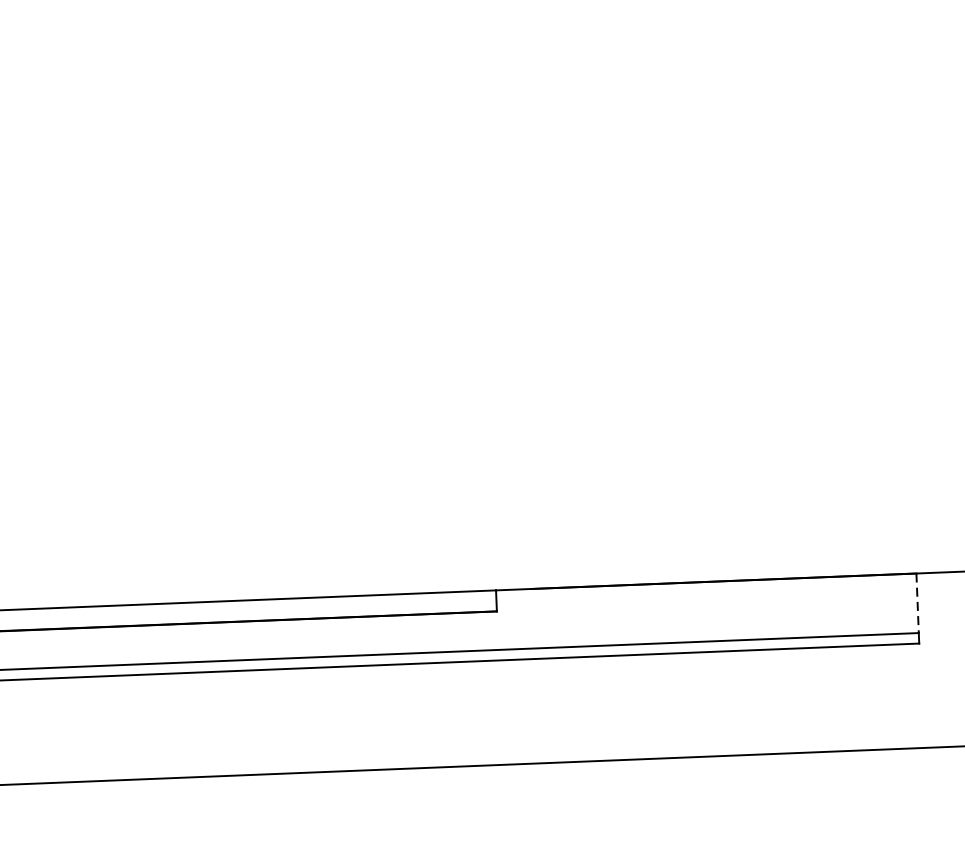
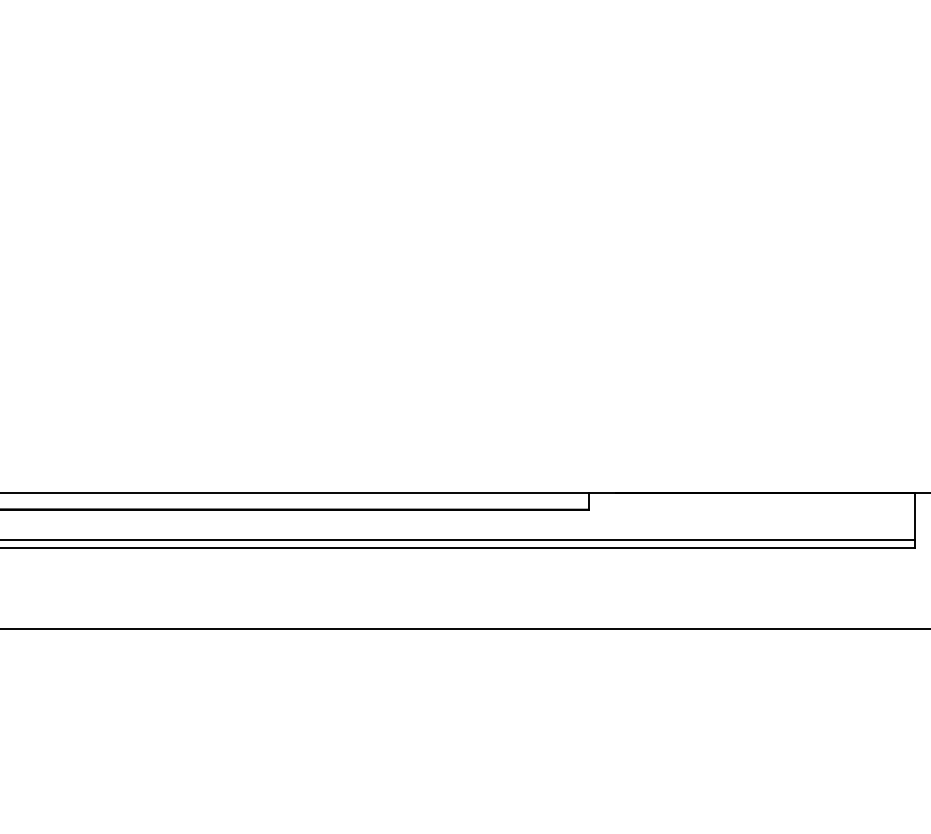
line: (917, 603) -> (914, 516), dashed -> solid

